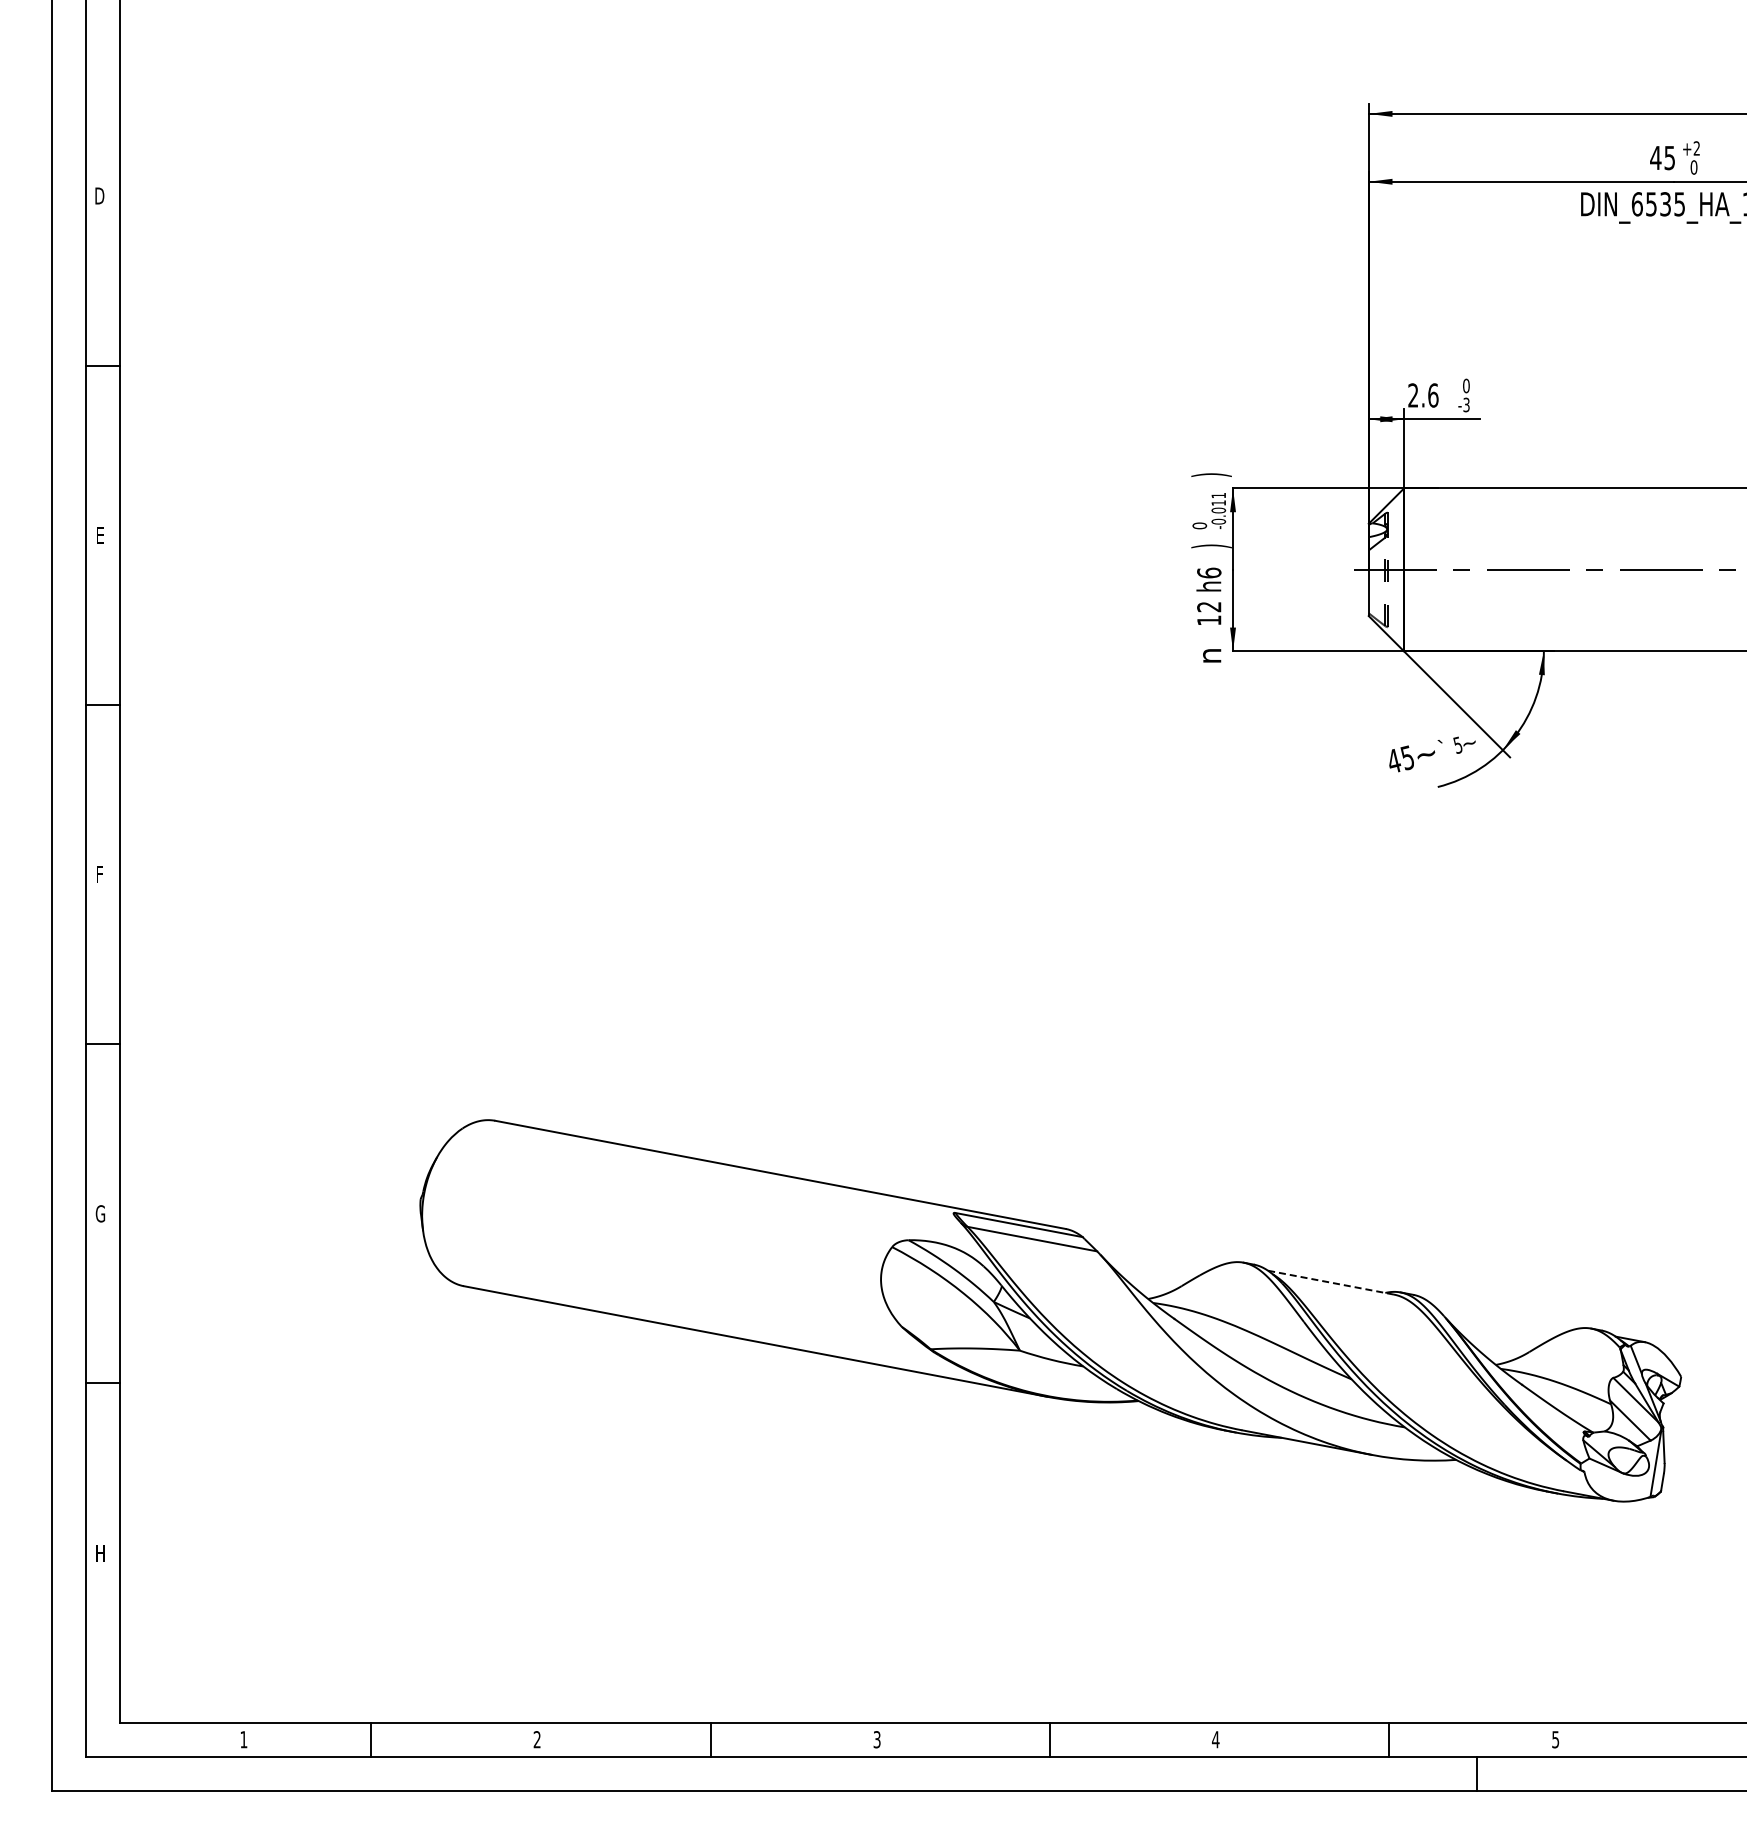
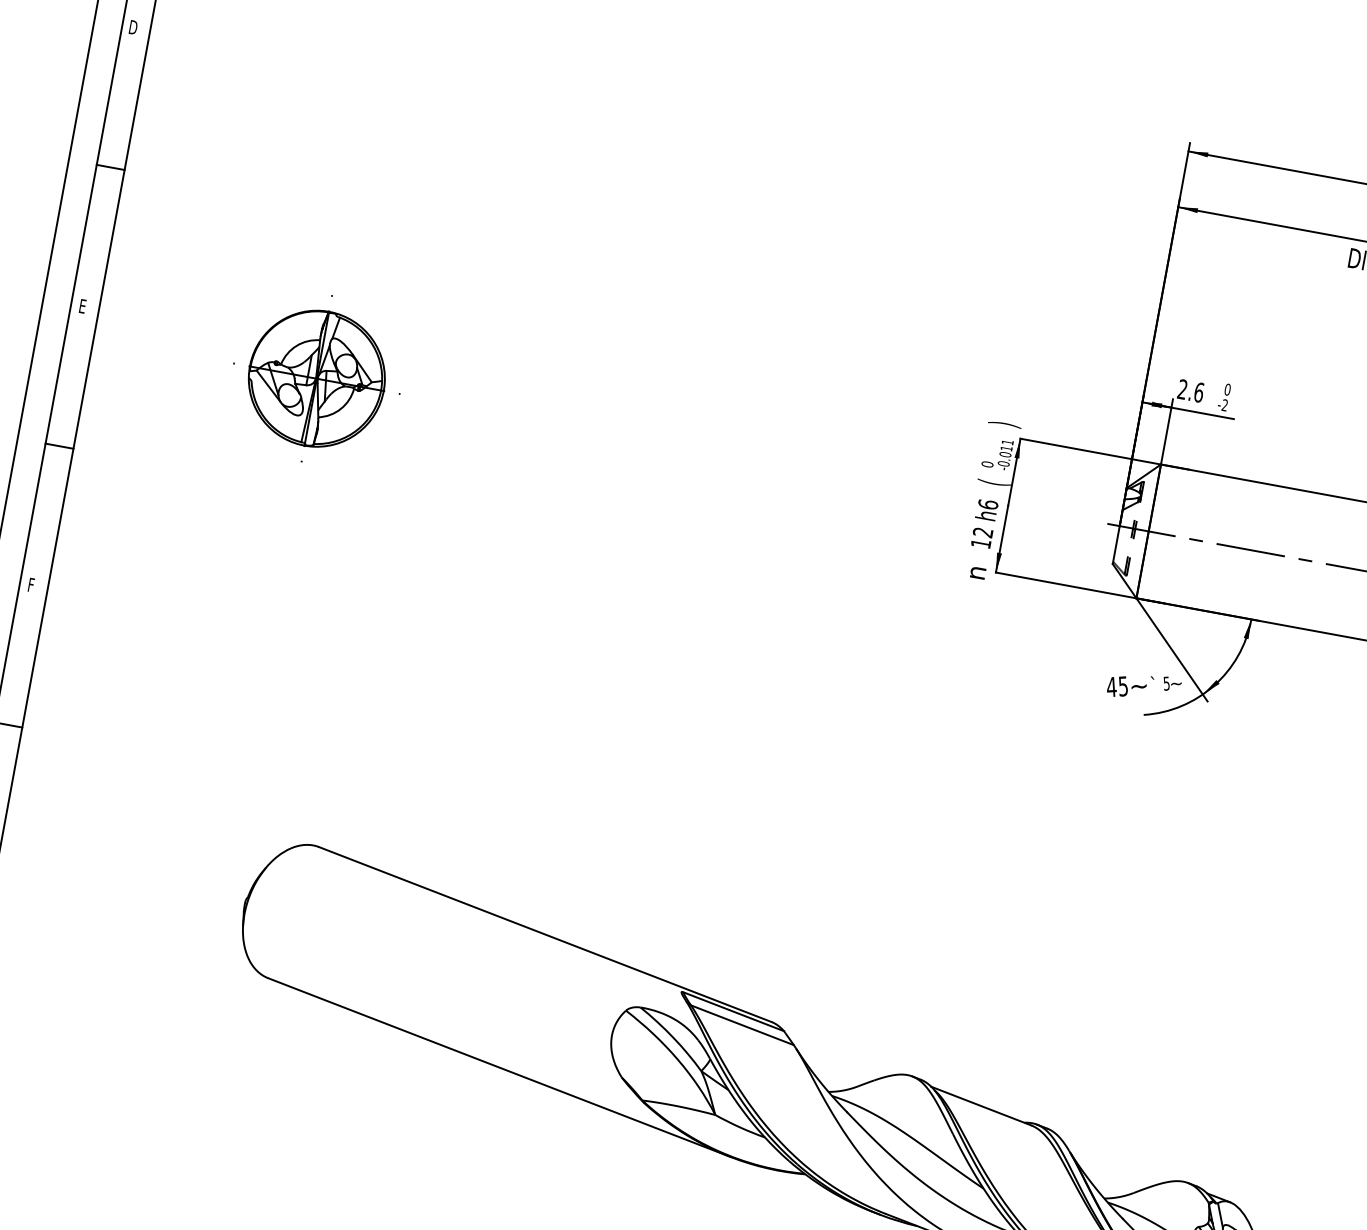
text: (1466, 405) -> (1224, 405), -3 -> -2
text: (1211, 546) -> (994, 483), ) -> (
part: (391, 569) -> (316, 378), added
line: (1330, 1282) -> (980, 1105), dashed -> solid

